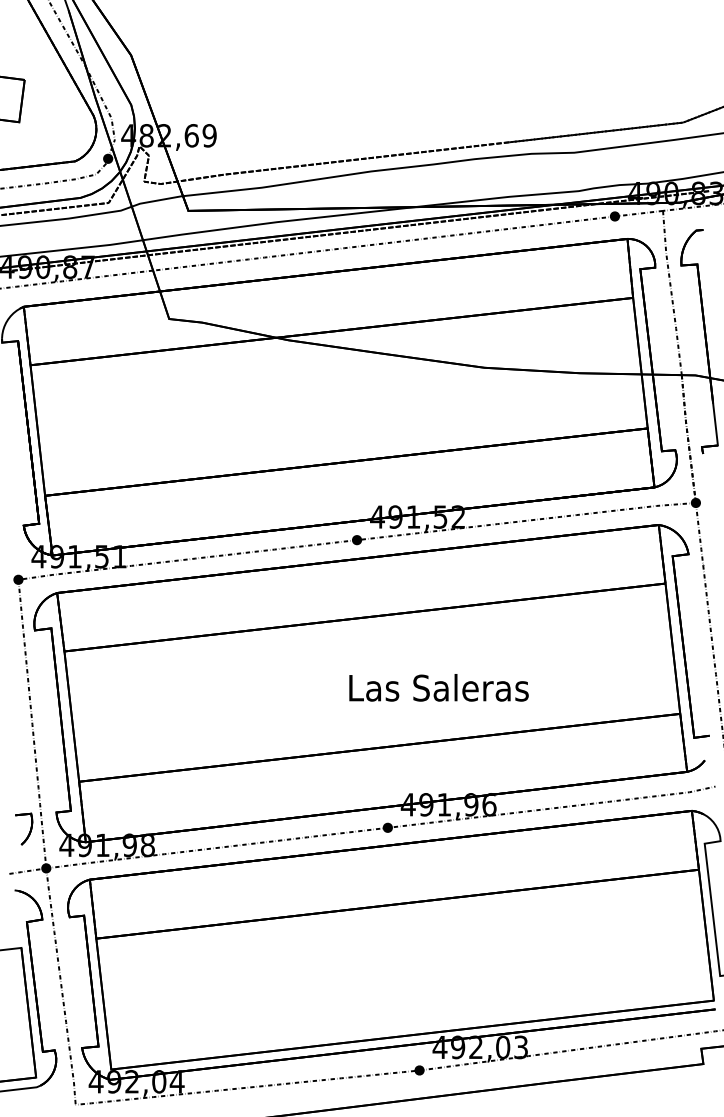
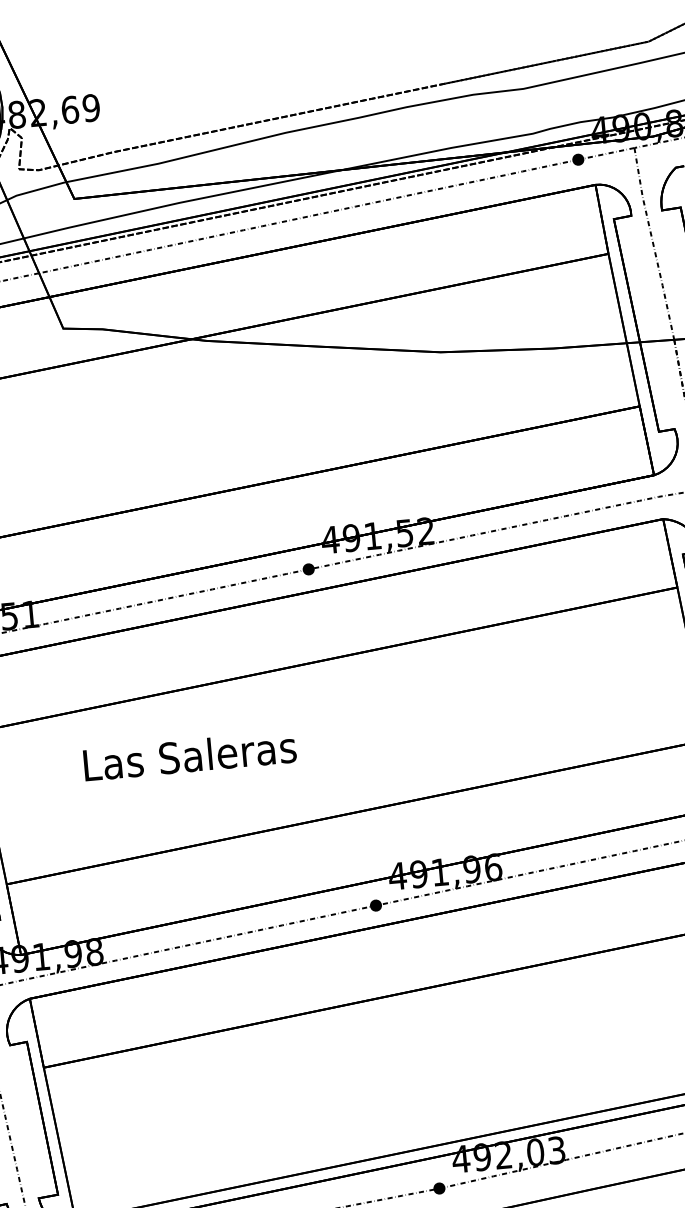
text: (438, 687) -> (189, 755), moved

